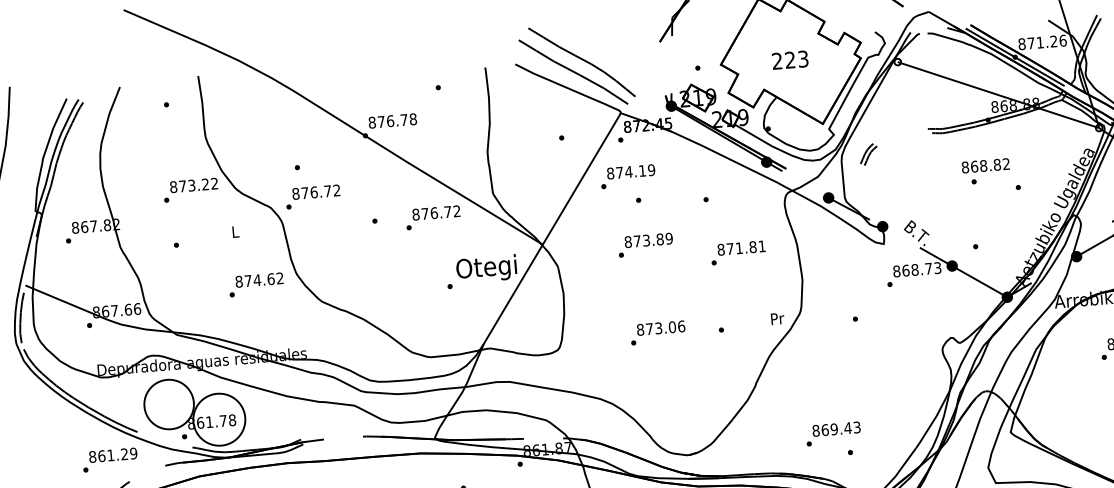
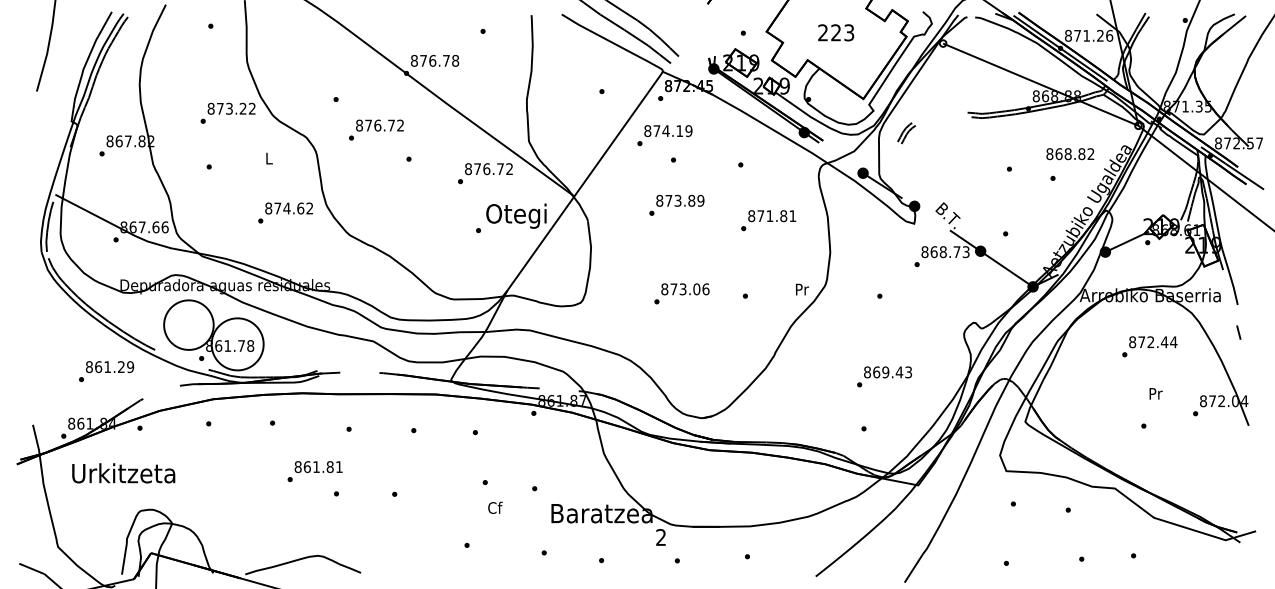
text: (985, 166) -> (1070, 154), moved
text: (313, 196) -> (376, 129), moved
text: (433, 217) -> (485, 173), moved
text: (833, 433) -> (884, 376), moved
text: (110, 459) -> (106, 371), moved

